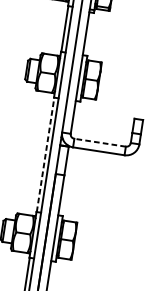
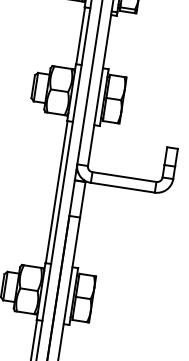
line: (99, 143) -> (123, 177), dashed -> solid
line: (45, 155) -> (56, 192), dashed -> solid

